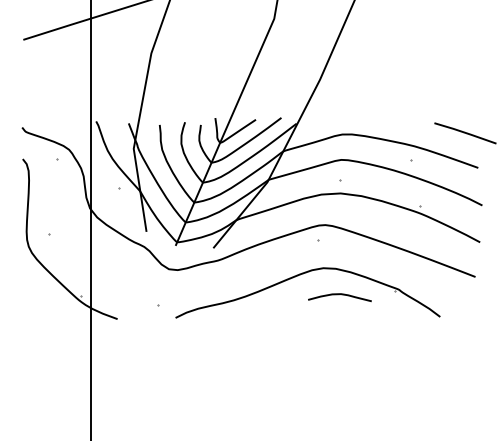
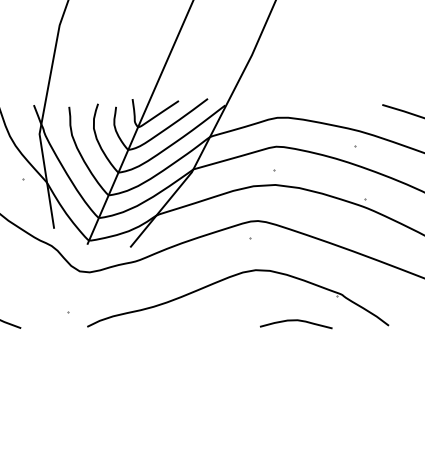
curve: (339, 295) -> (295, 321), moved

